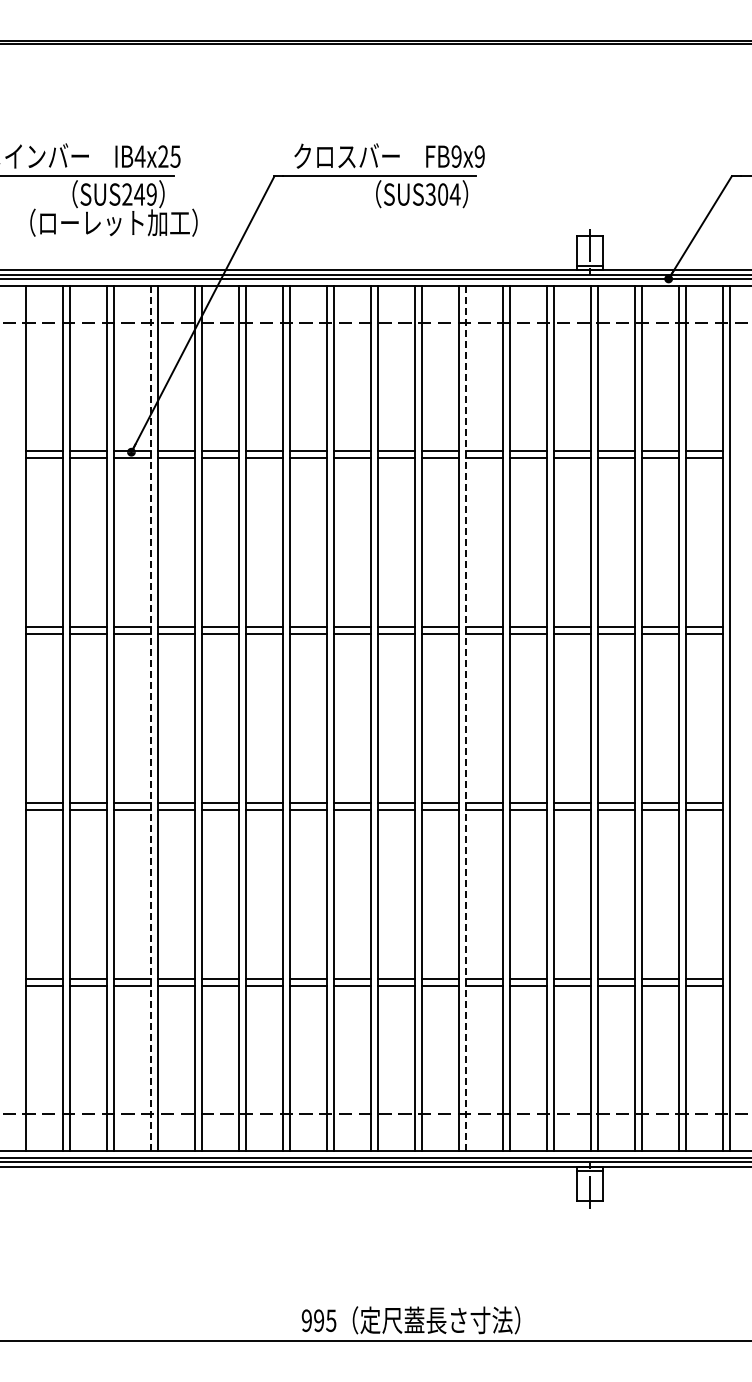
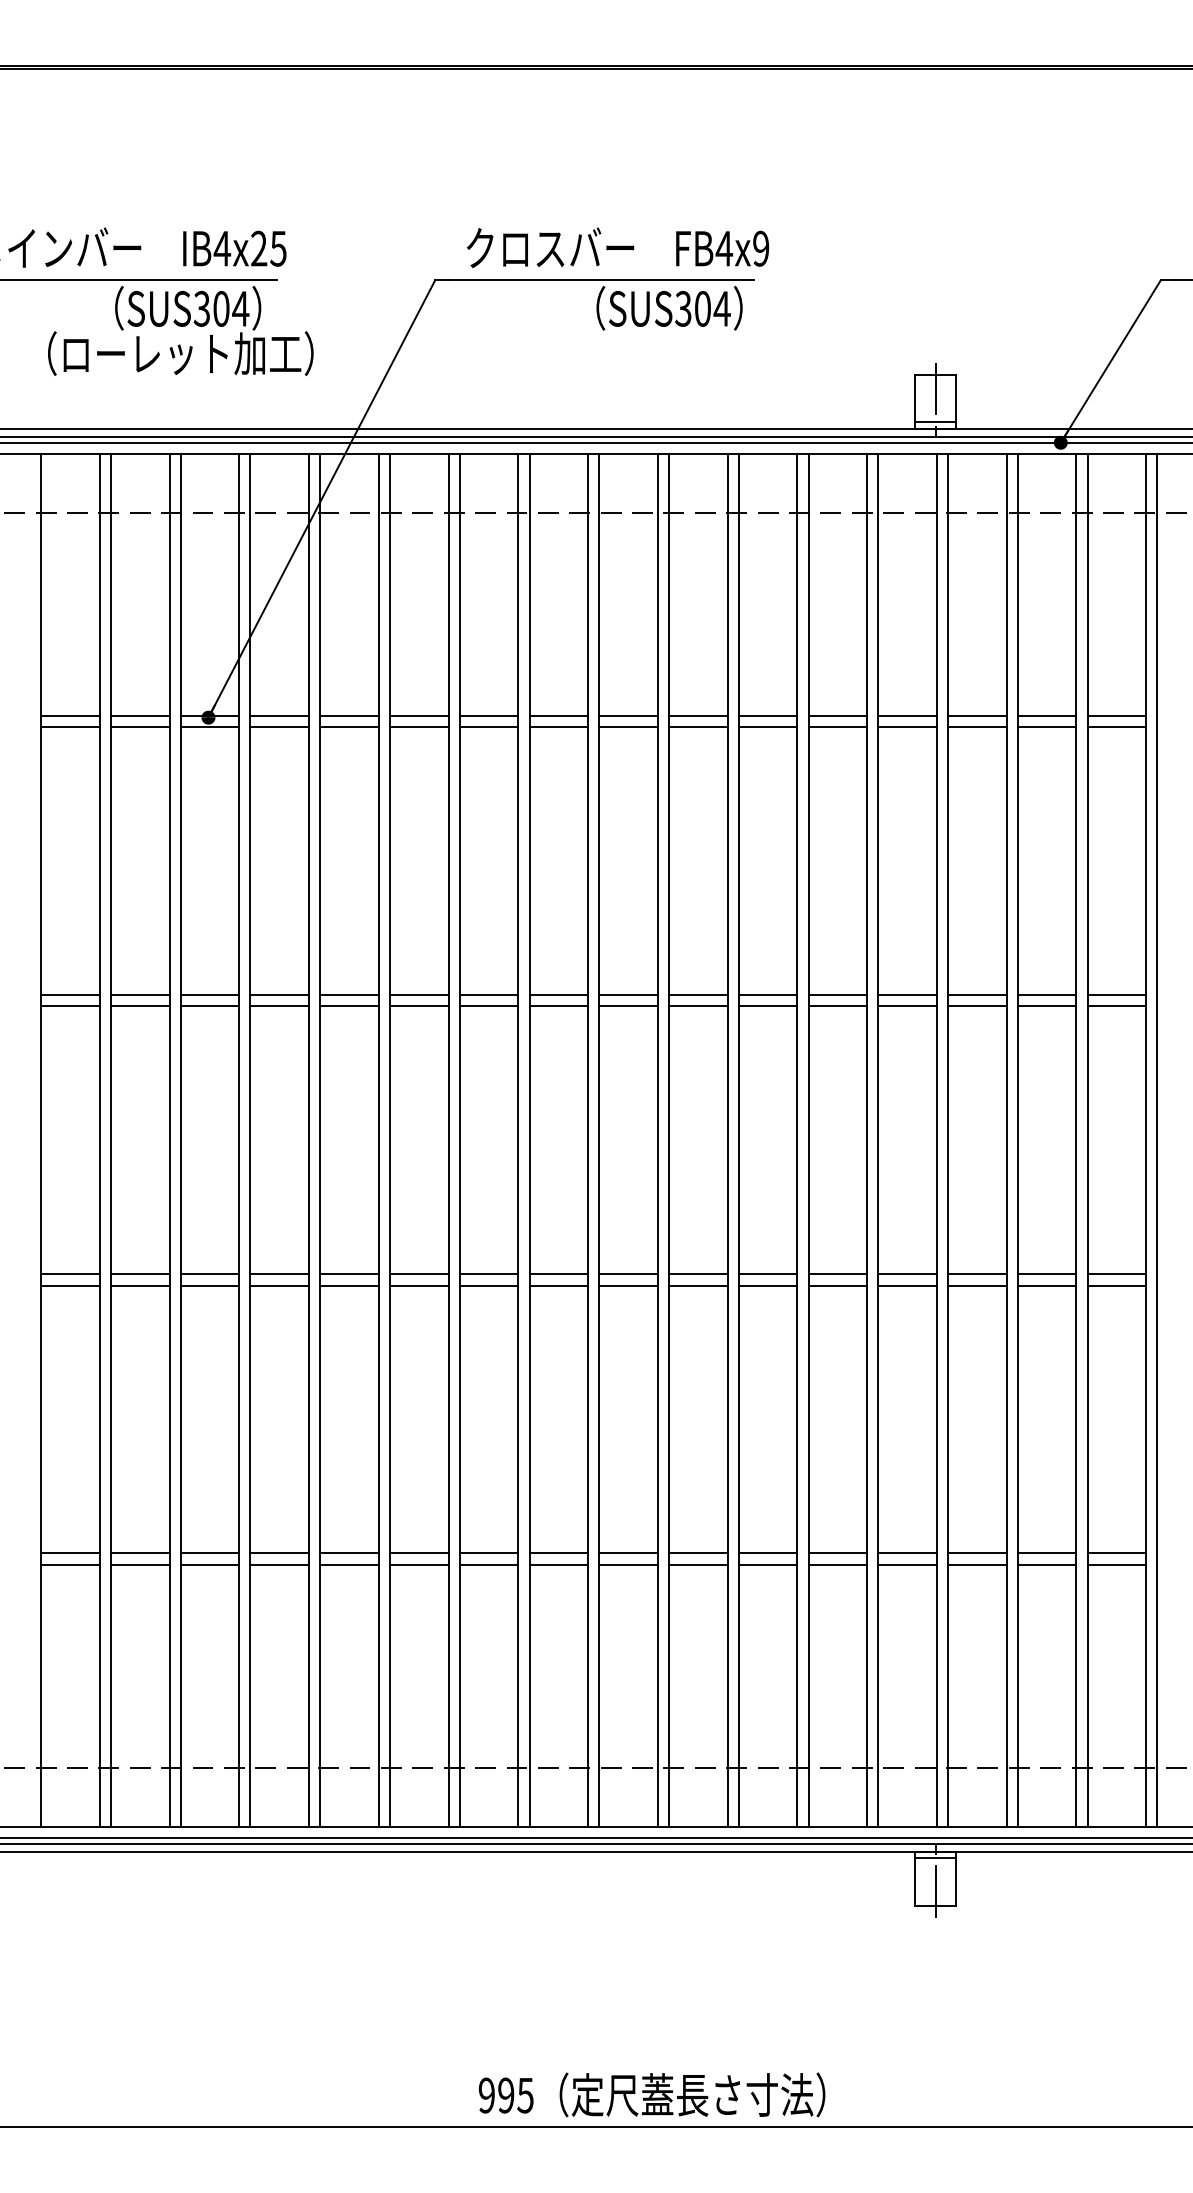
text: (456, 156) -> (724, 248), FB9x9 -> FB4x9
text: (139, 194) -> (221, 308), SUS249 -> SUS304
line: (150, 718) -> (238, 1140), dashed -> solid
line: (465, 718) -> (738, 1140), dashed -> solid

